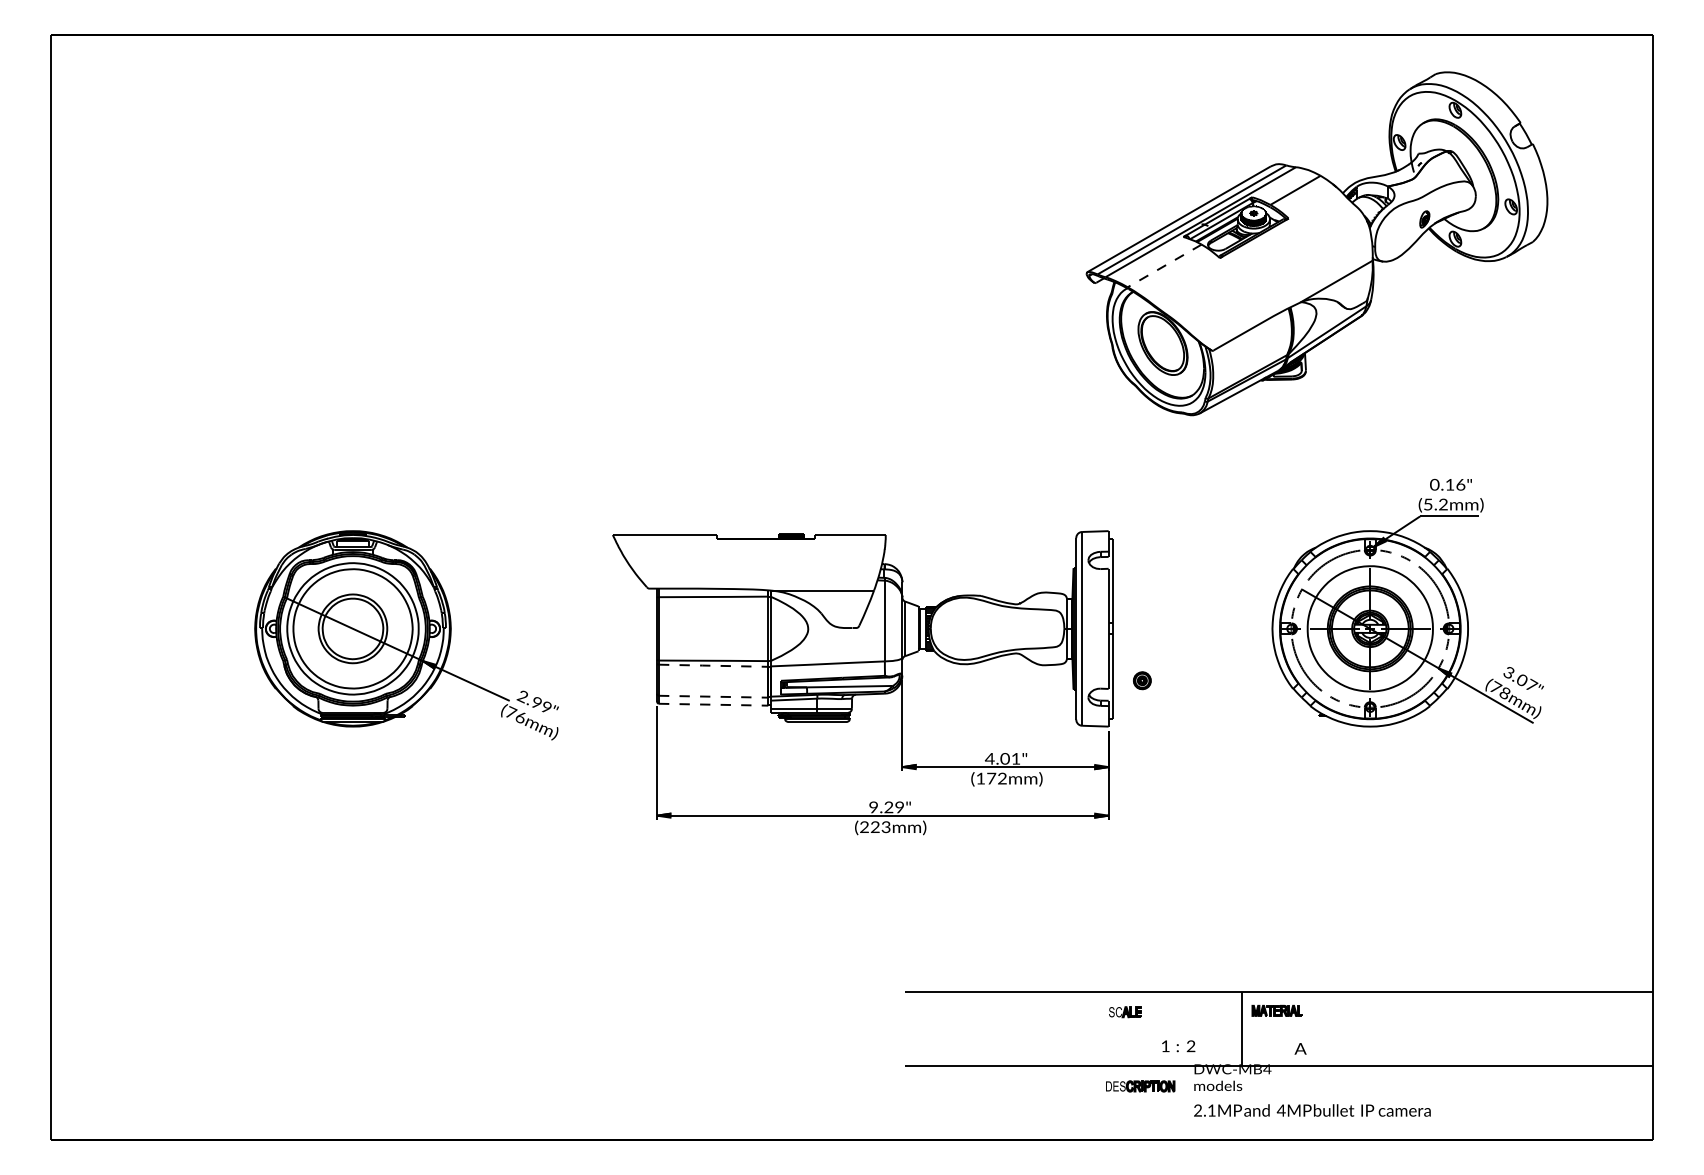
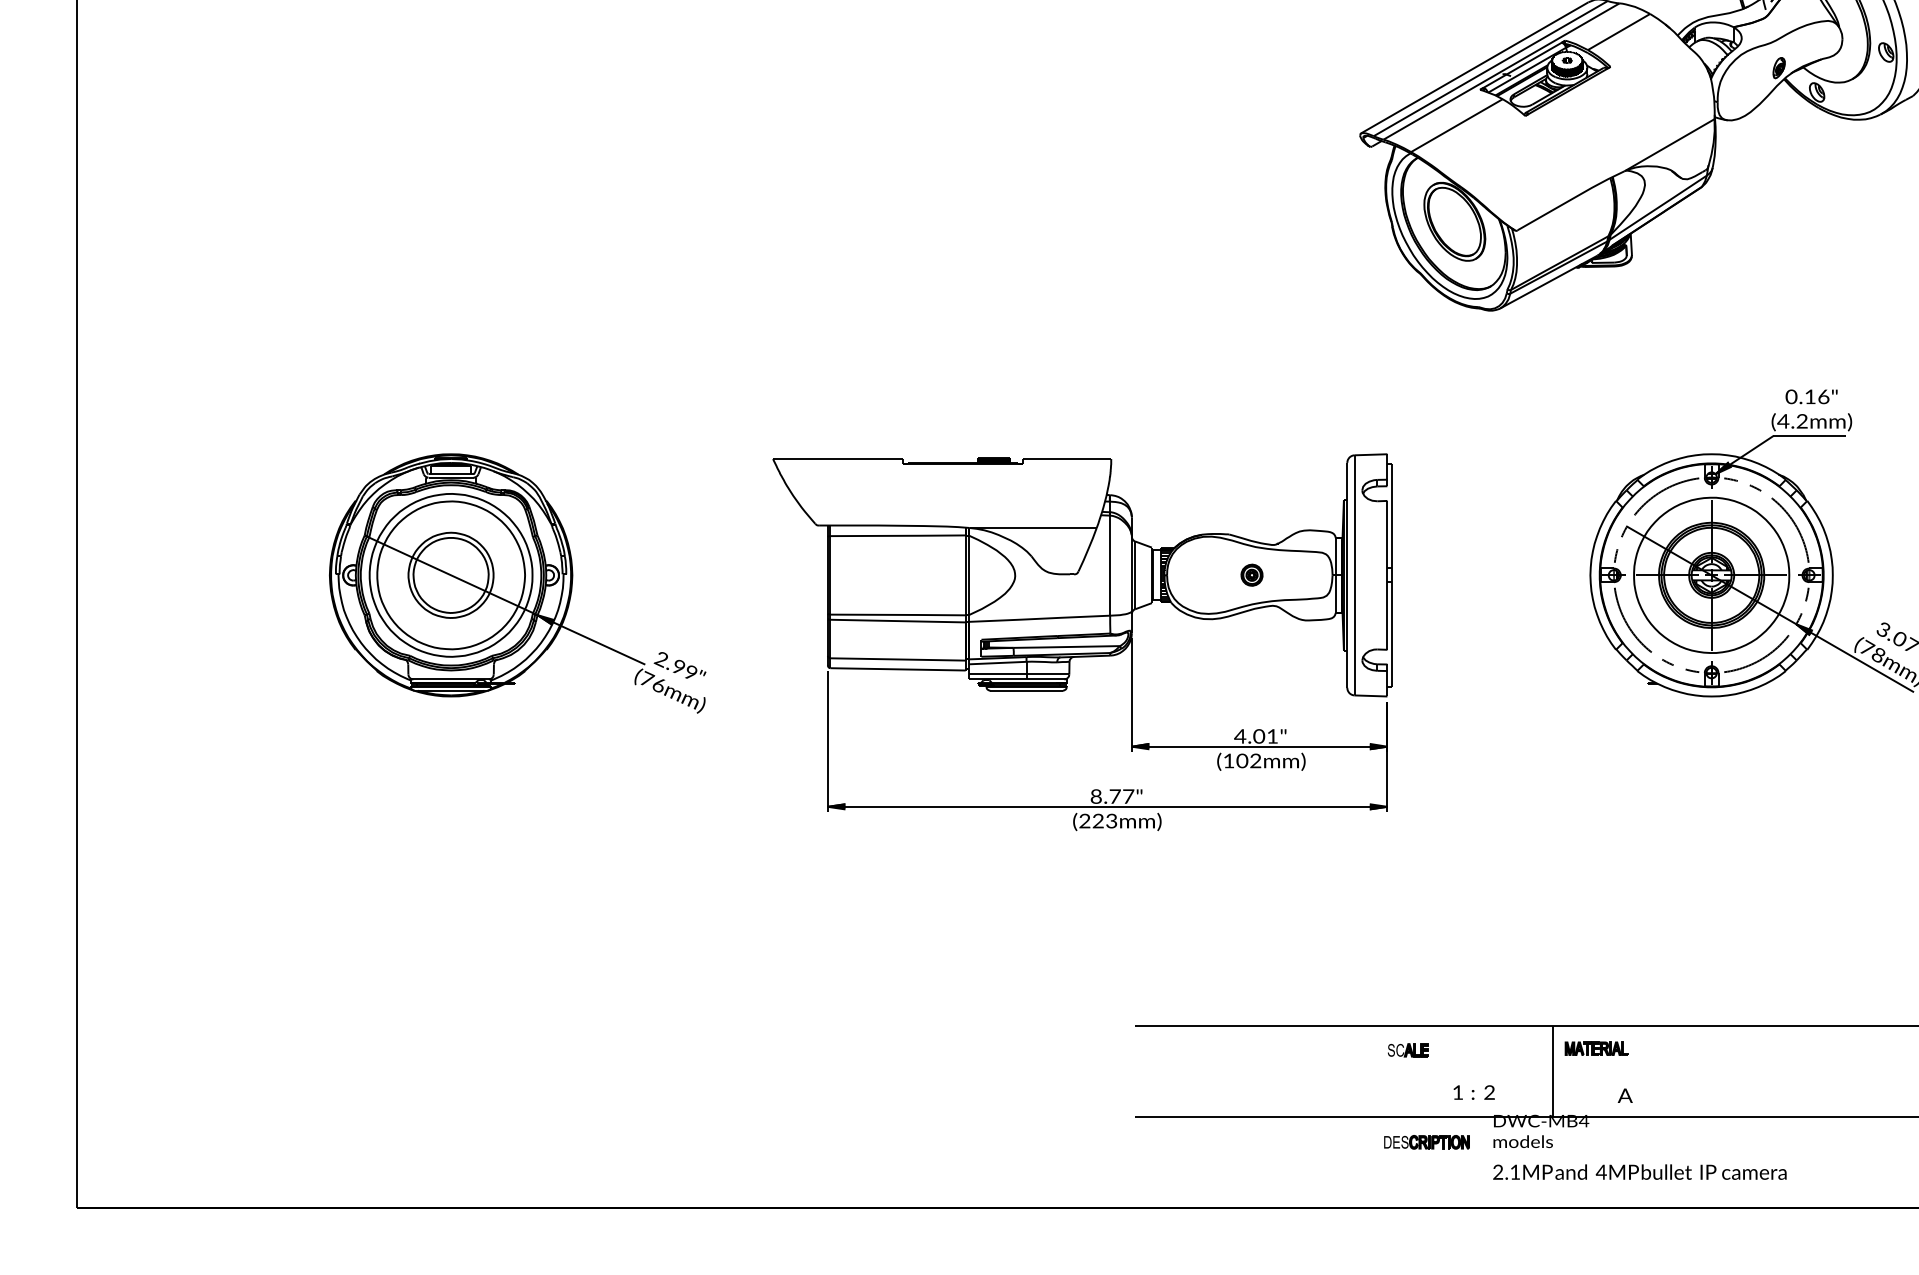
line: (1164, 265) -> (1456, 125), dashed -> solid
text: (1428, 504) -> (1783, 421), (5.2mm) -> (4.2mm)
line: (713, 665) -> (897, 620), dashed -> solid
part: (1142, 680) -> (1252, 574), moved
line: (713, 696) -> (897, 659), dashed -> solid
line: (713, 704) -> (897, 669), dashed -> solid
text: (991, 778) -> (1242, 760), (172mm) -> (102mm)
text: (886, 807) -> (1112, 796), 9.29" -> 8.77"

